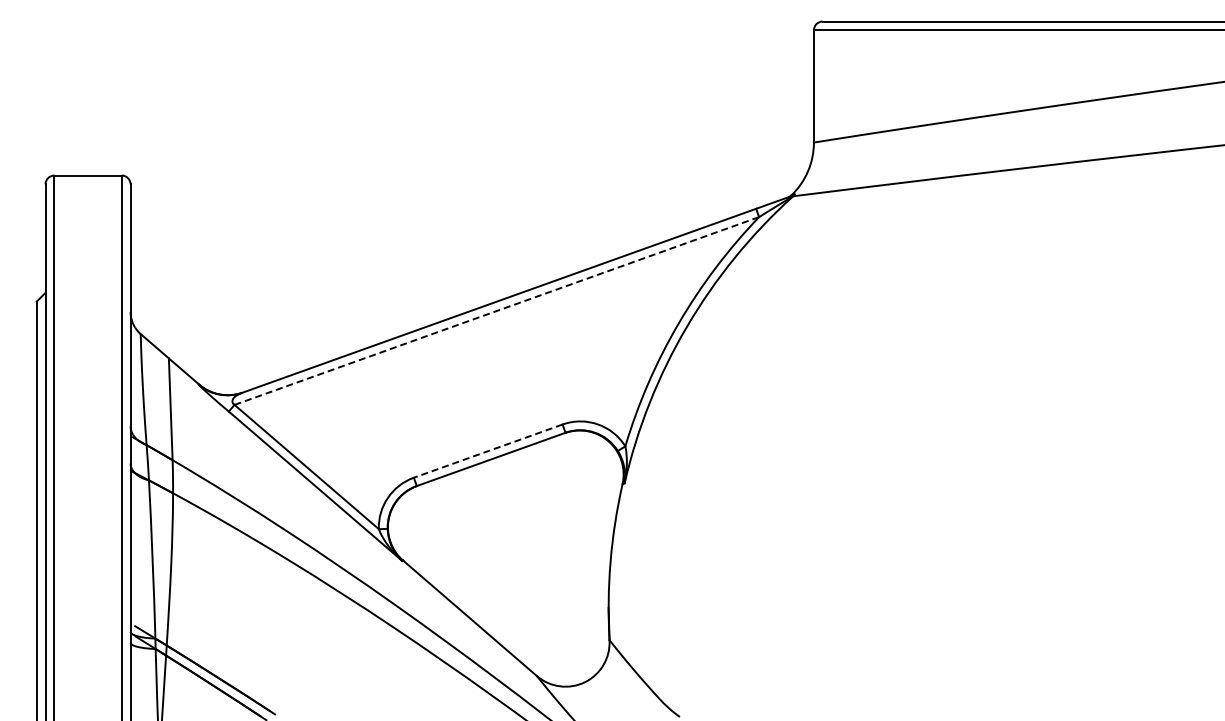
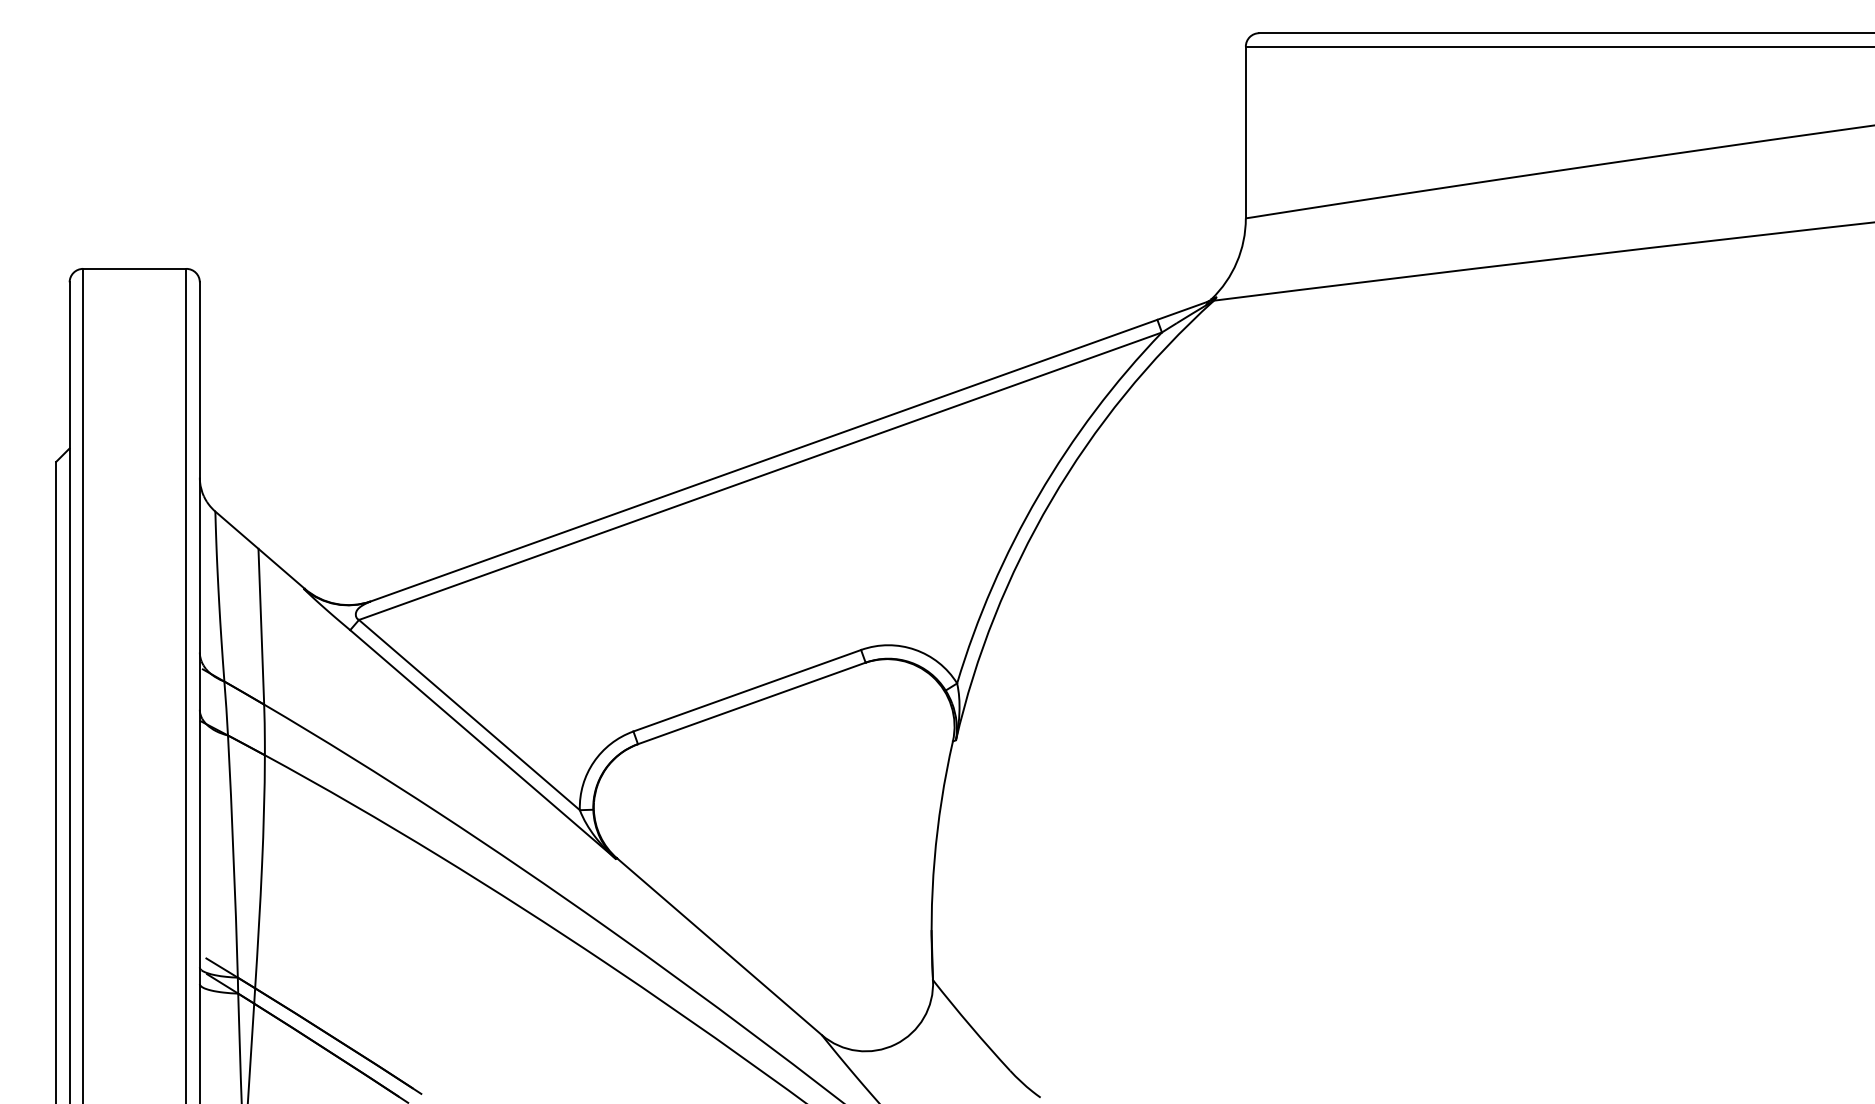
line: (496, 311) -> (759, 476), dashed -> solid
line: (488, 451) -> (747, 691), dashed -> solid

